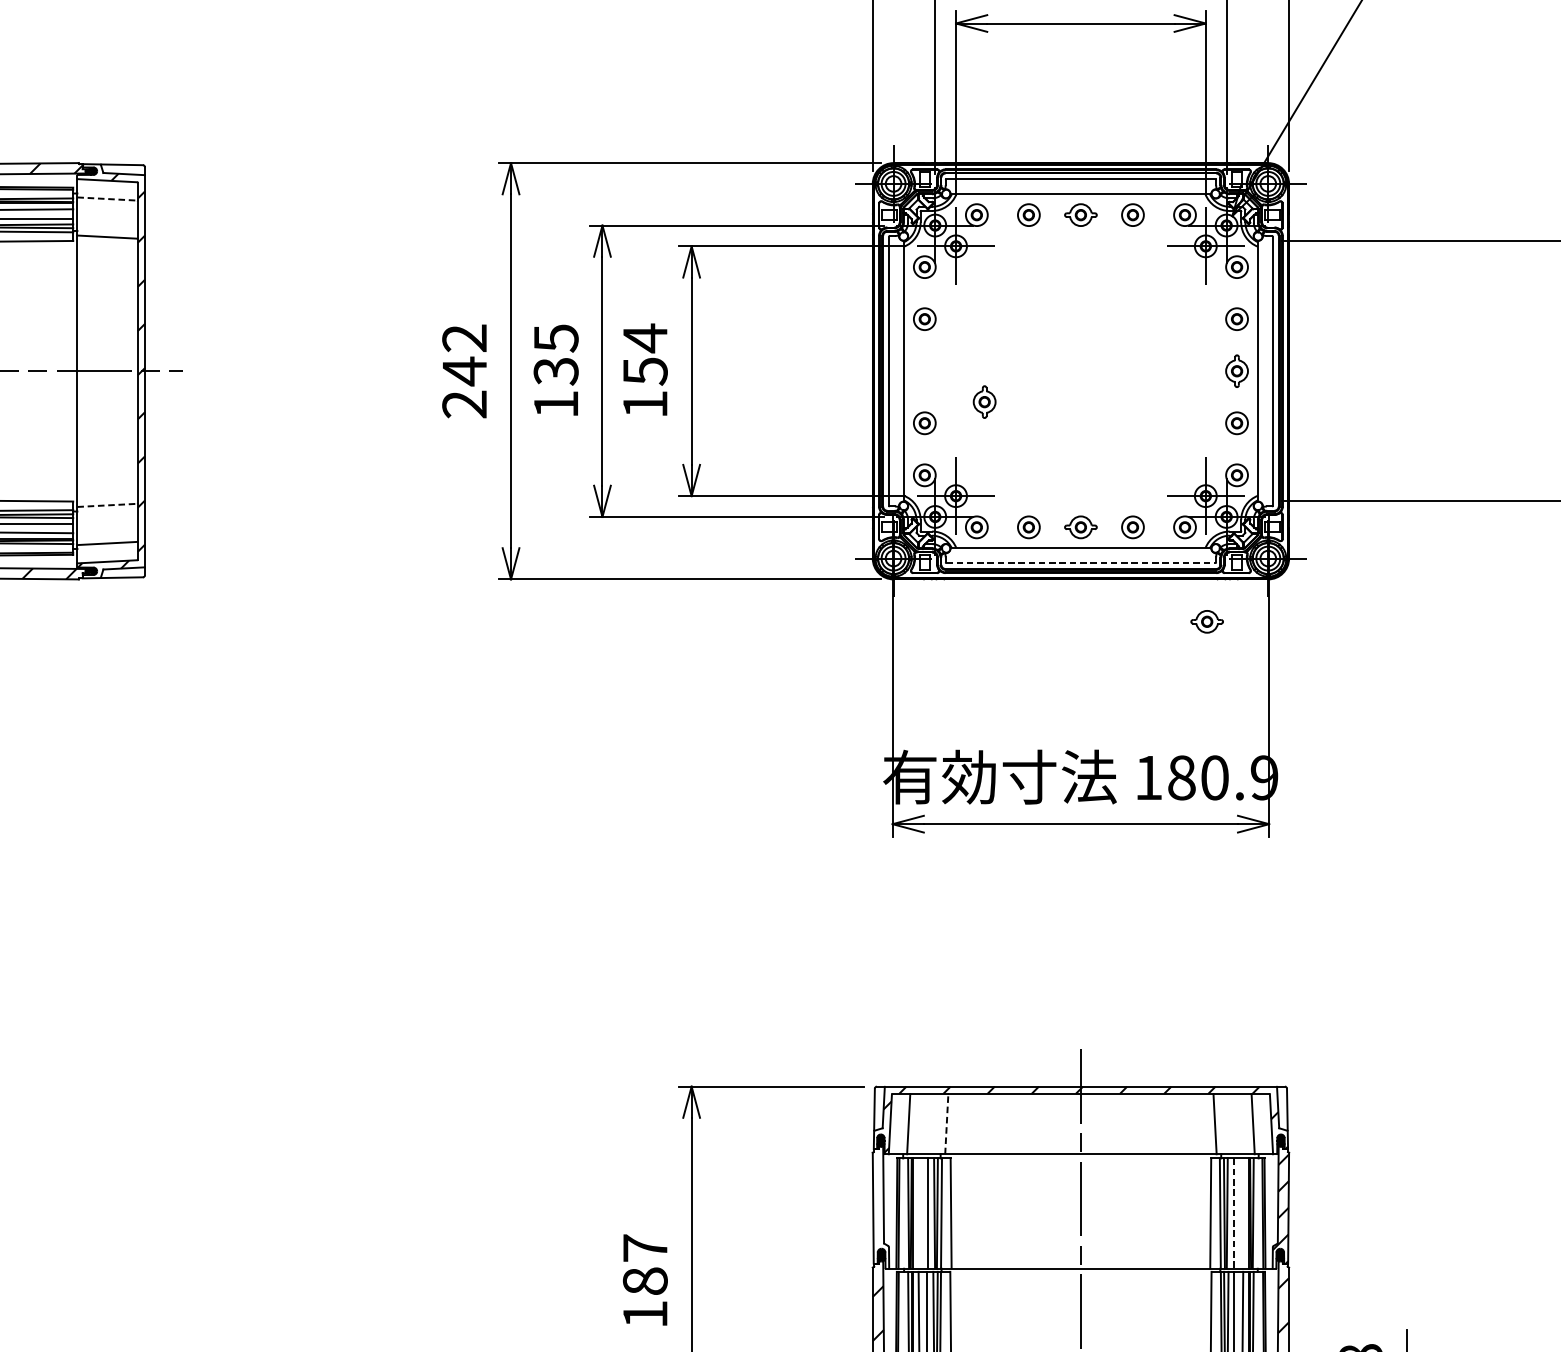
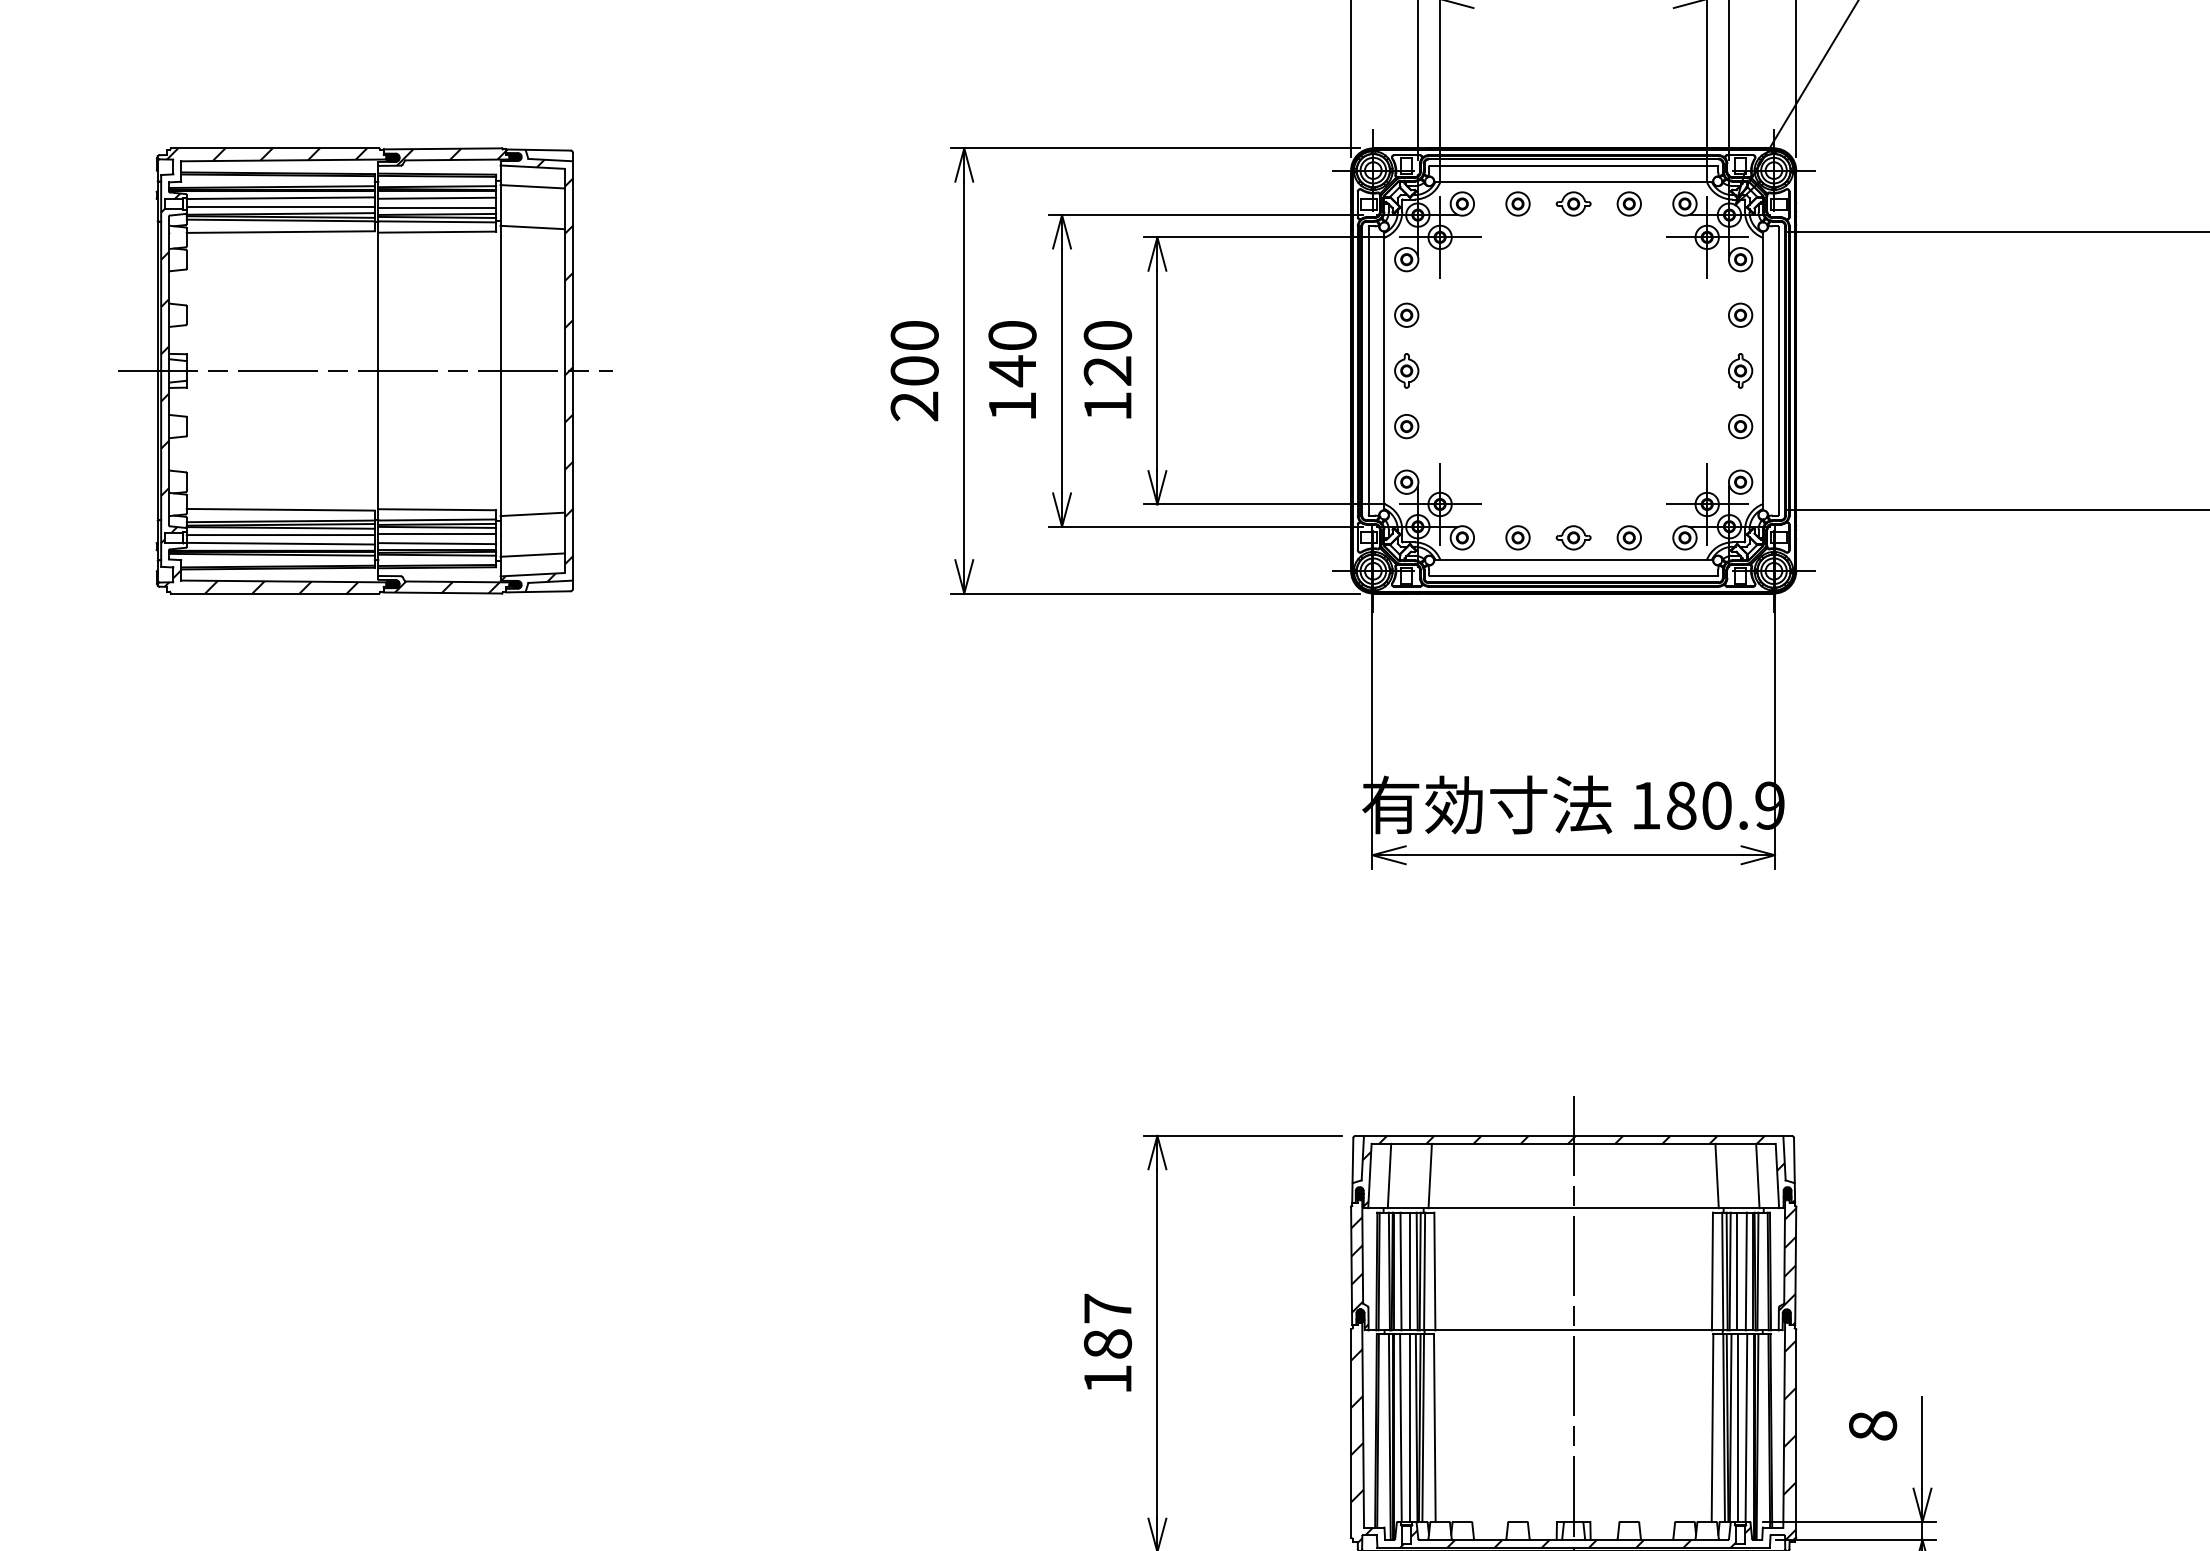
line: (108, 198) -> (533, 186), dashed -> solid
text: (644, 354) -> (1107, 352), 154 -> 120
text: (464, 355) -> (914, 354), 242 -> 200
text: (556, 355) -> (1012, 354), 135 -> 140
part: (984, 401) -> (1406, 370), moved
line: (108, 505) -> (533, 514), dashed -> solid
line: (1080, 562) -> (1573, 575), dashed -> solid
part: (1207, 621) -> (1708, 638), removed
line: (947, 1123) -> (1430, 1175), dashed -> solid
line: (918, 1213) -> (1400, 1271), added
line: (1233, 1213) -> (1736, 1271), dashed -> solid
line: (1241, 1213) -> (1745, 1271), added
hatch: (880, 1214) -> (1359, 1272), added

